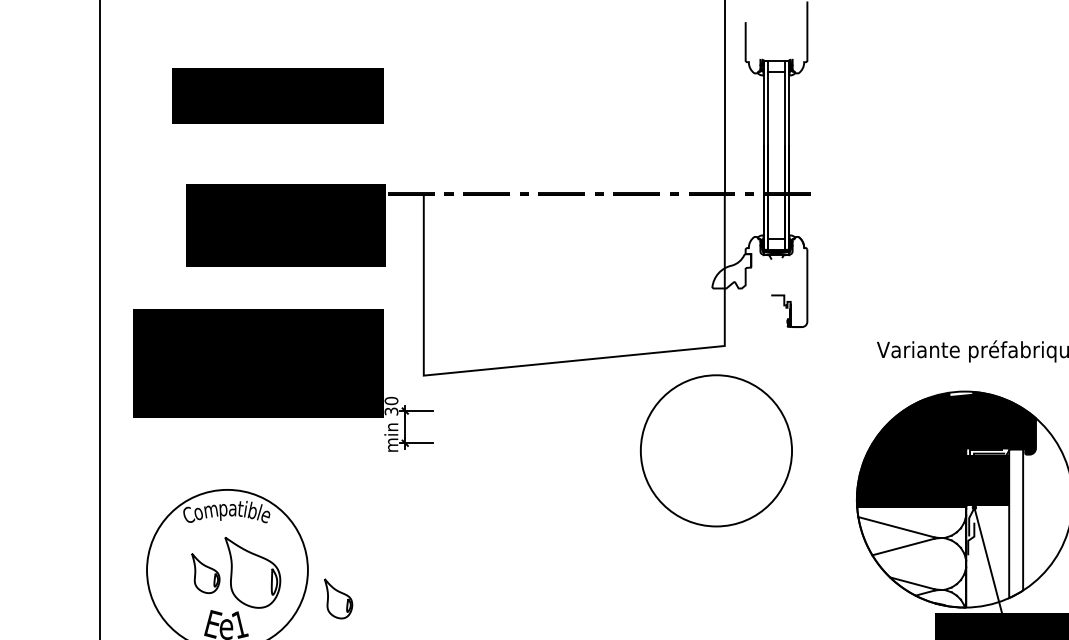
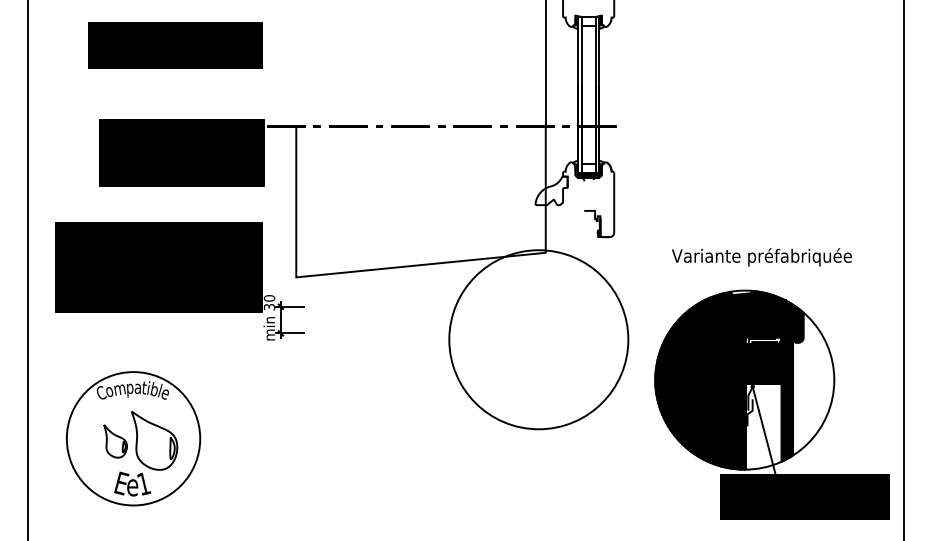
circle: (716, 450) -> (538, 339), size x1.43
fill: (1016, 522) -> (787, 399), added
fill: (911, 556) -> (700, 427), added
part: (338, 598) -> (225, 462), removed

